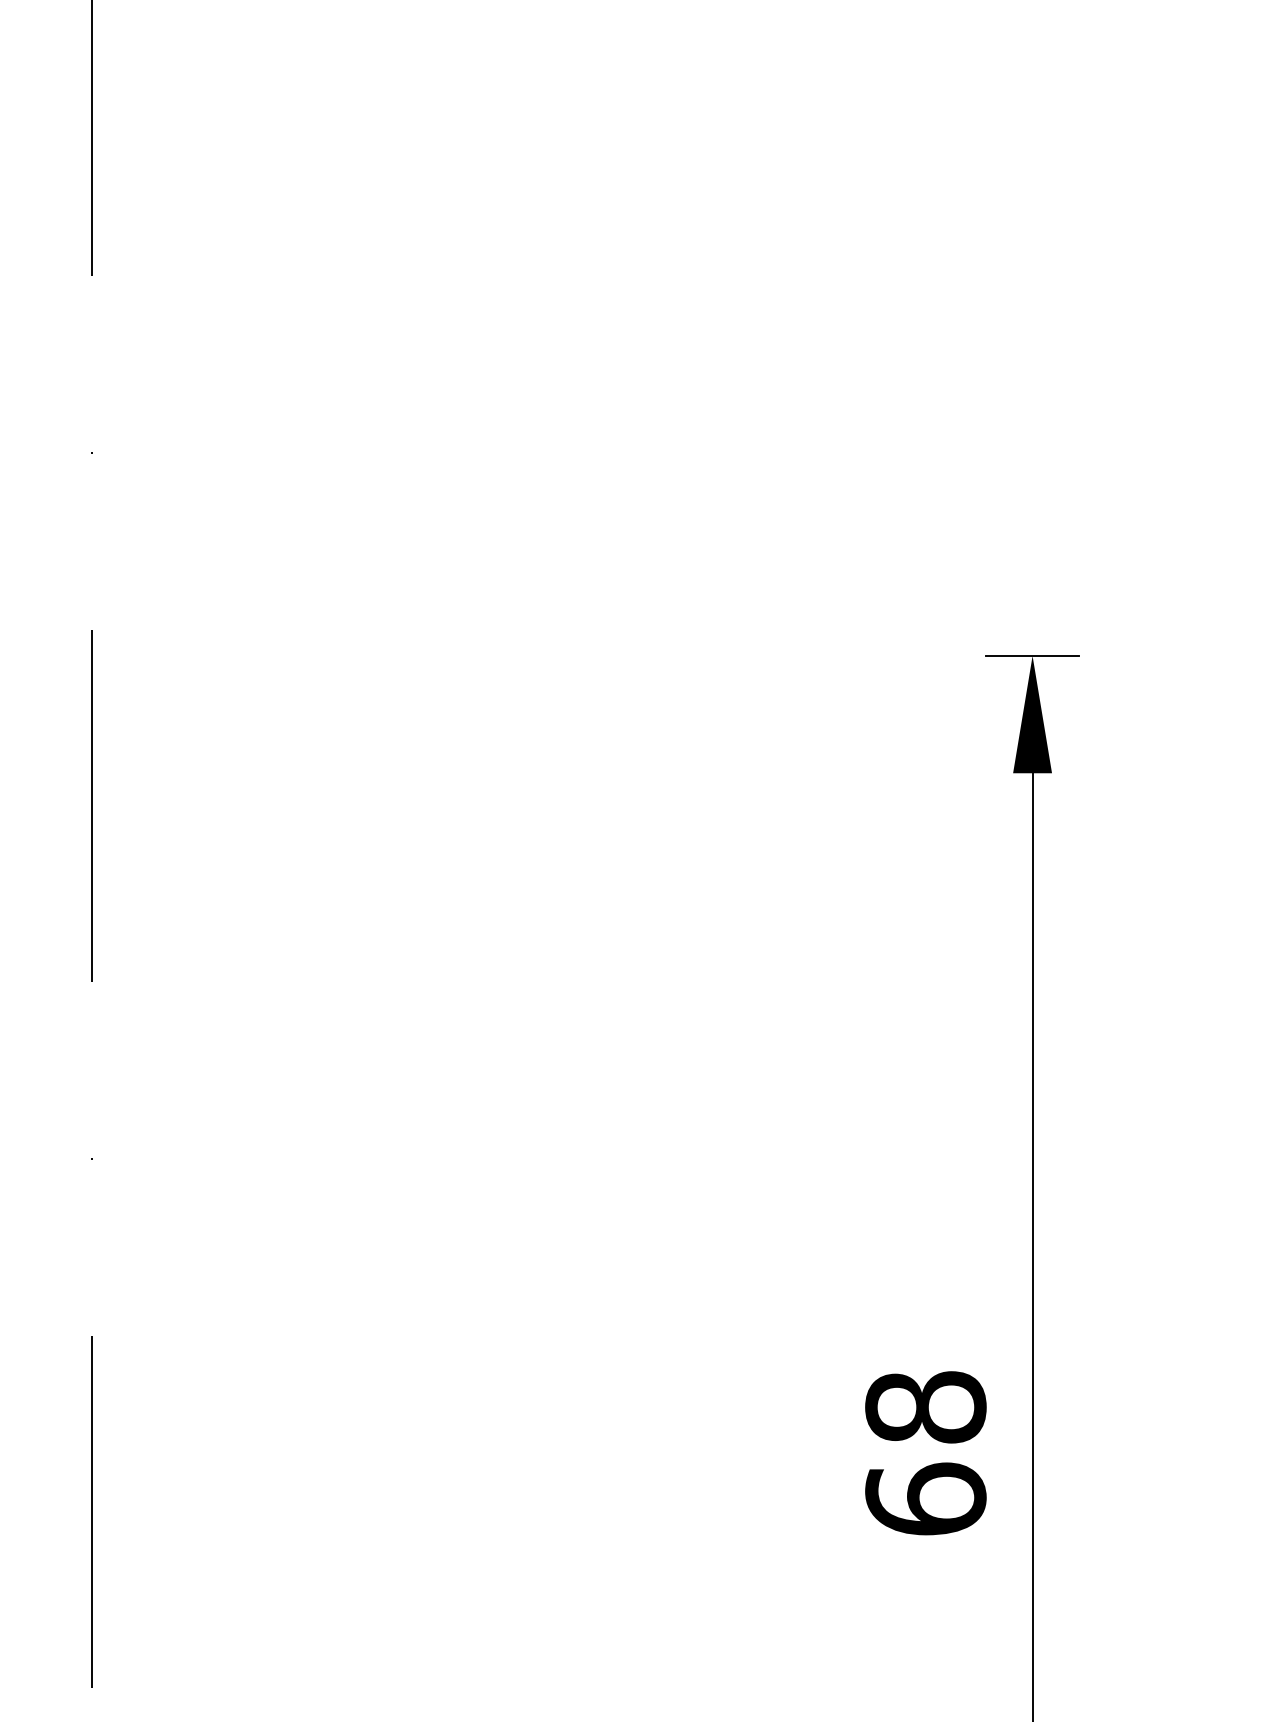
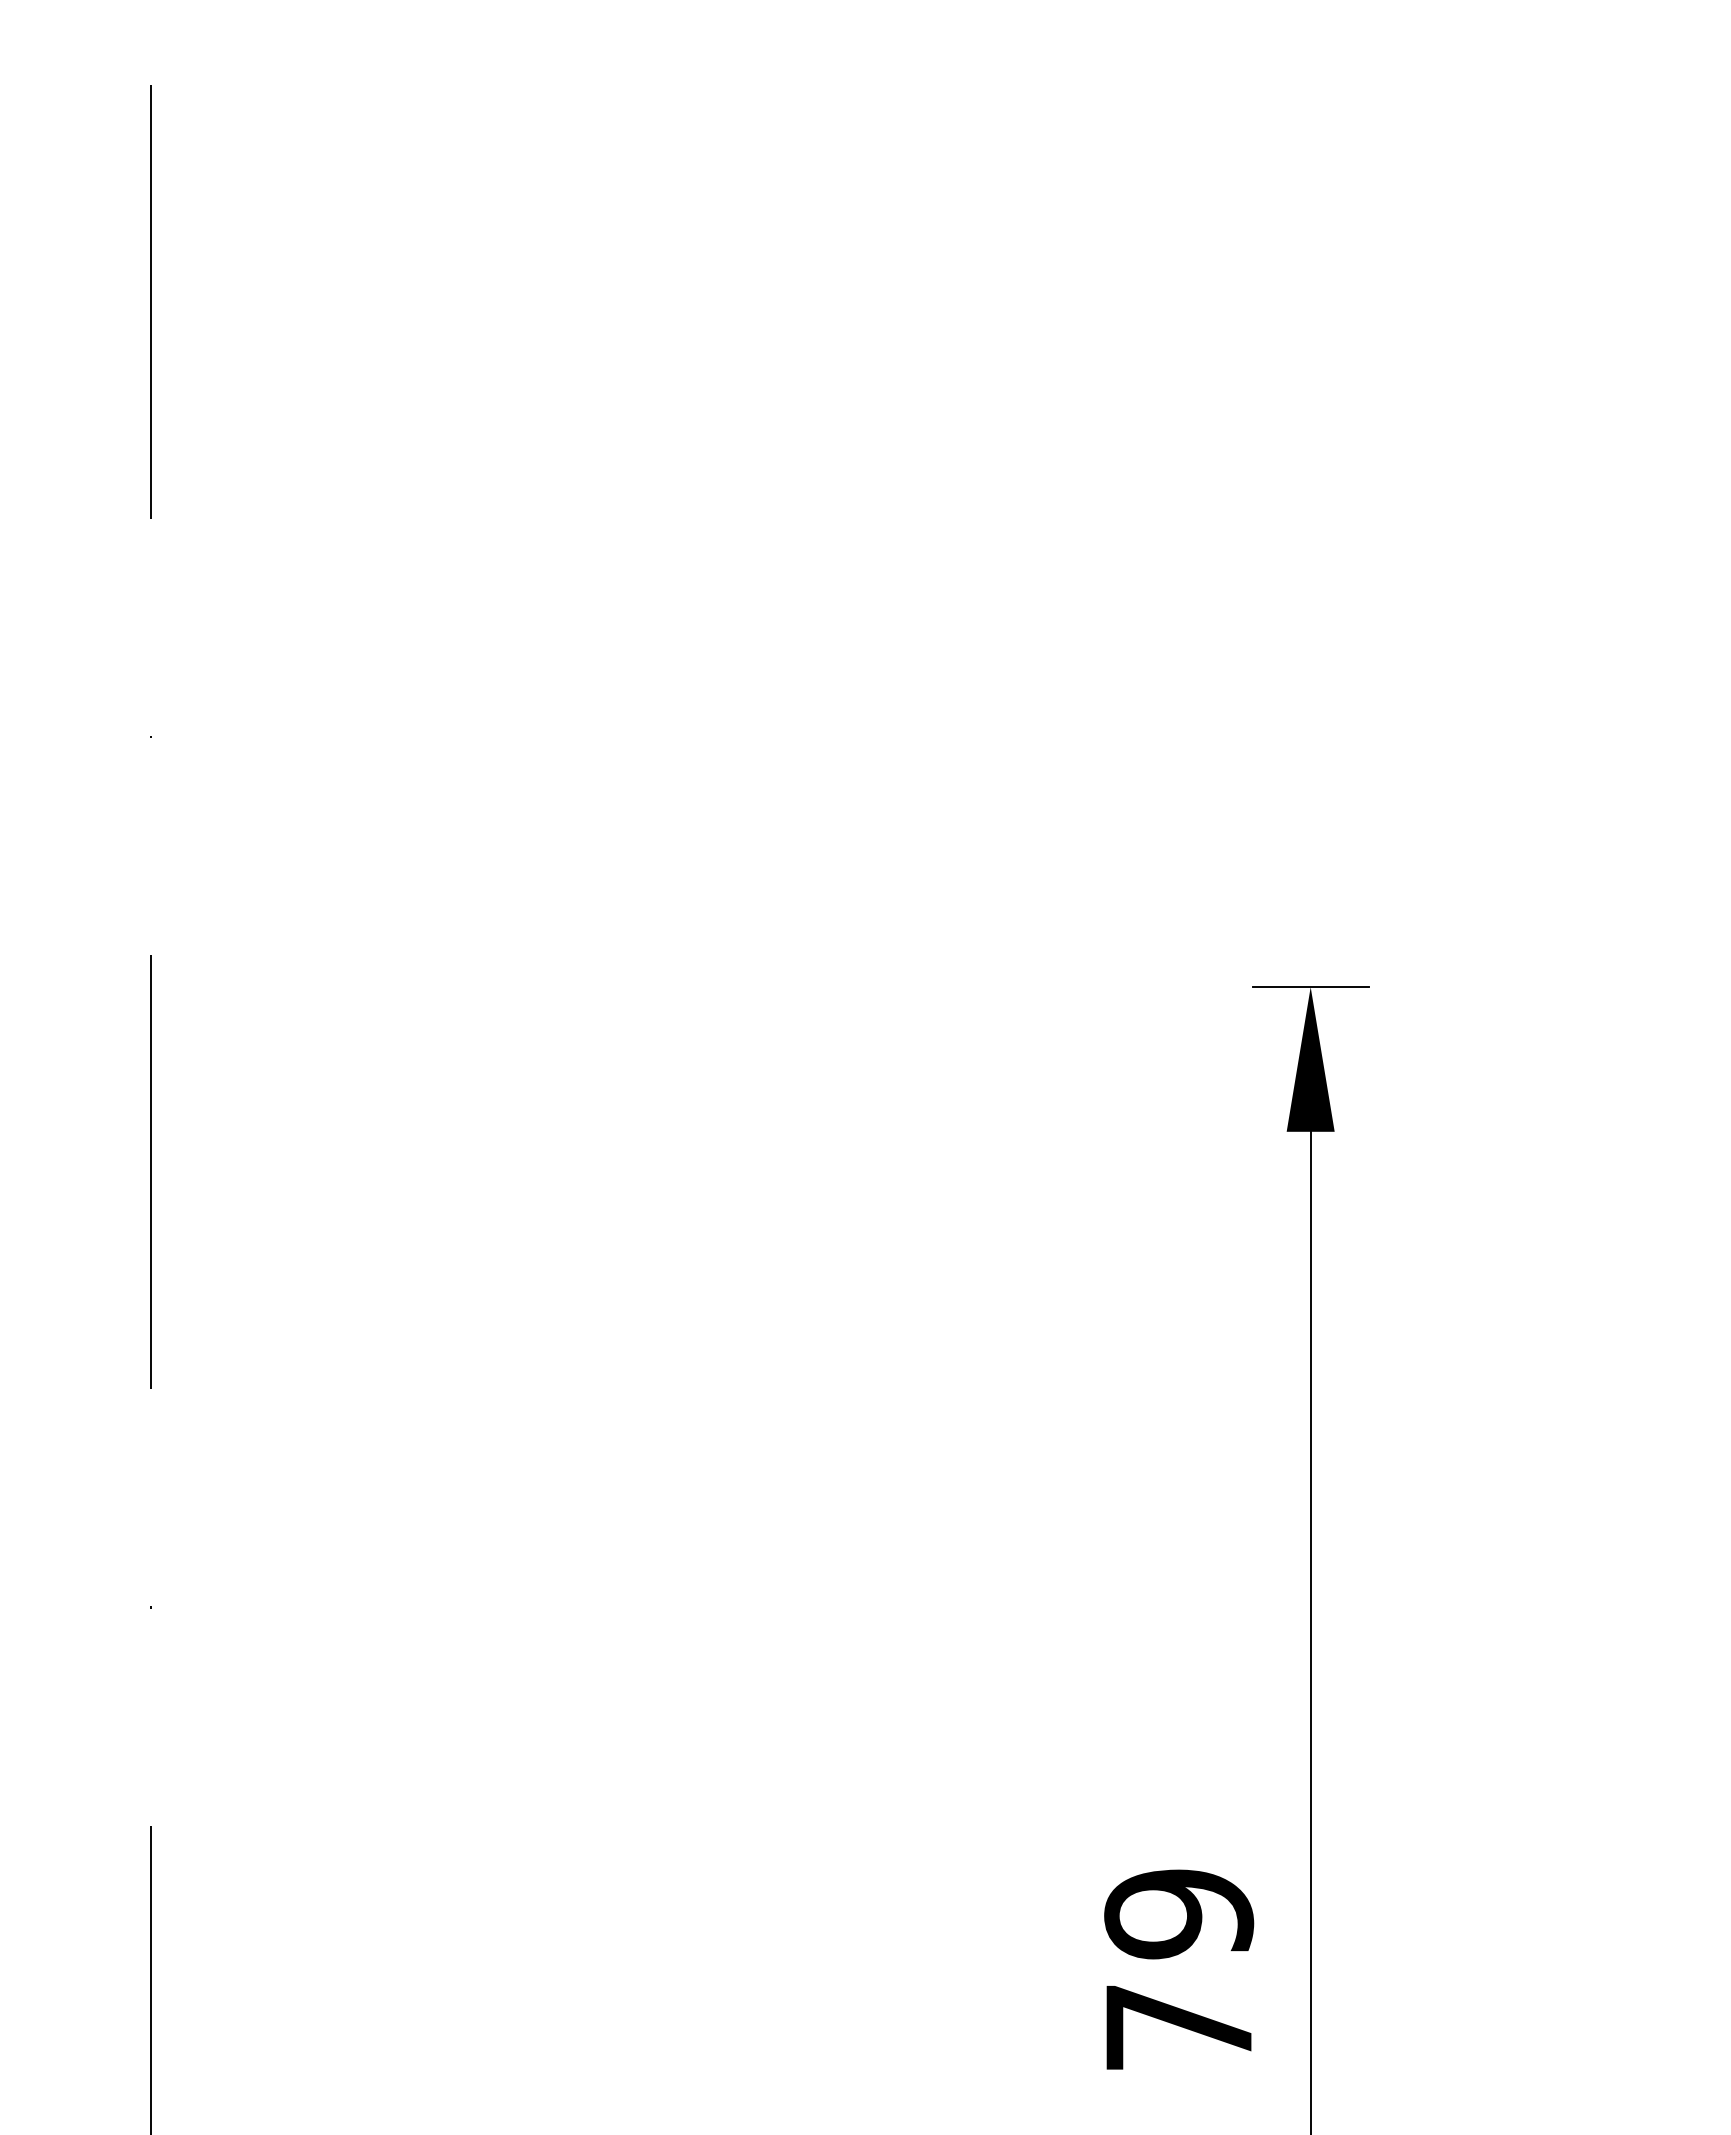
text: (926, 1453) -> (1179, 1970), 68 -> 79

